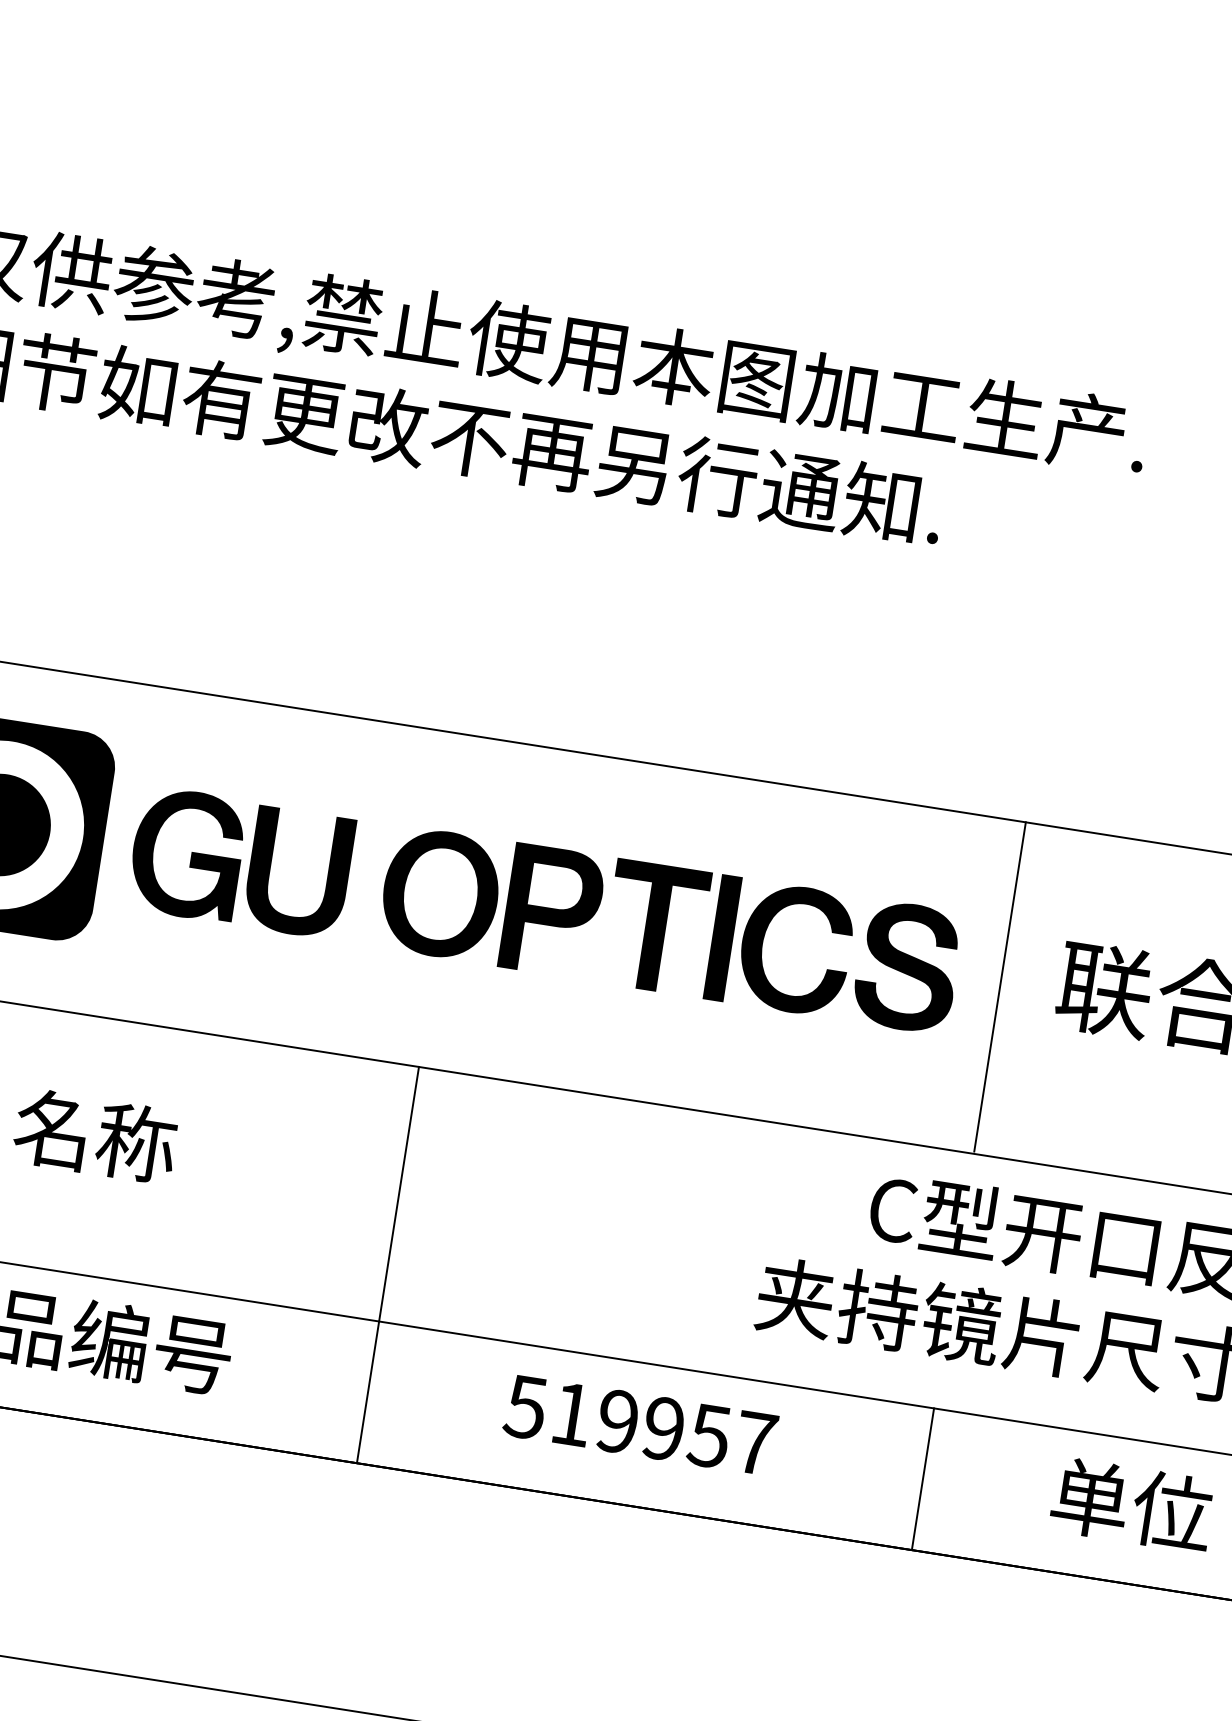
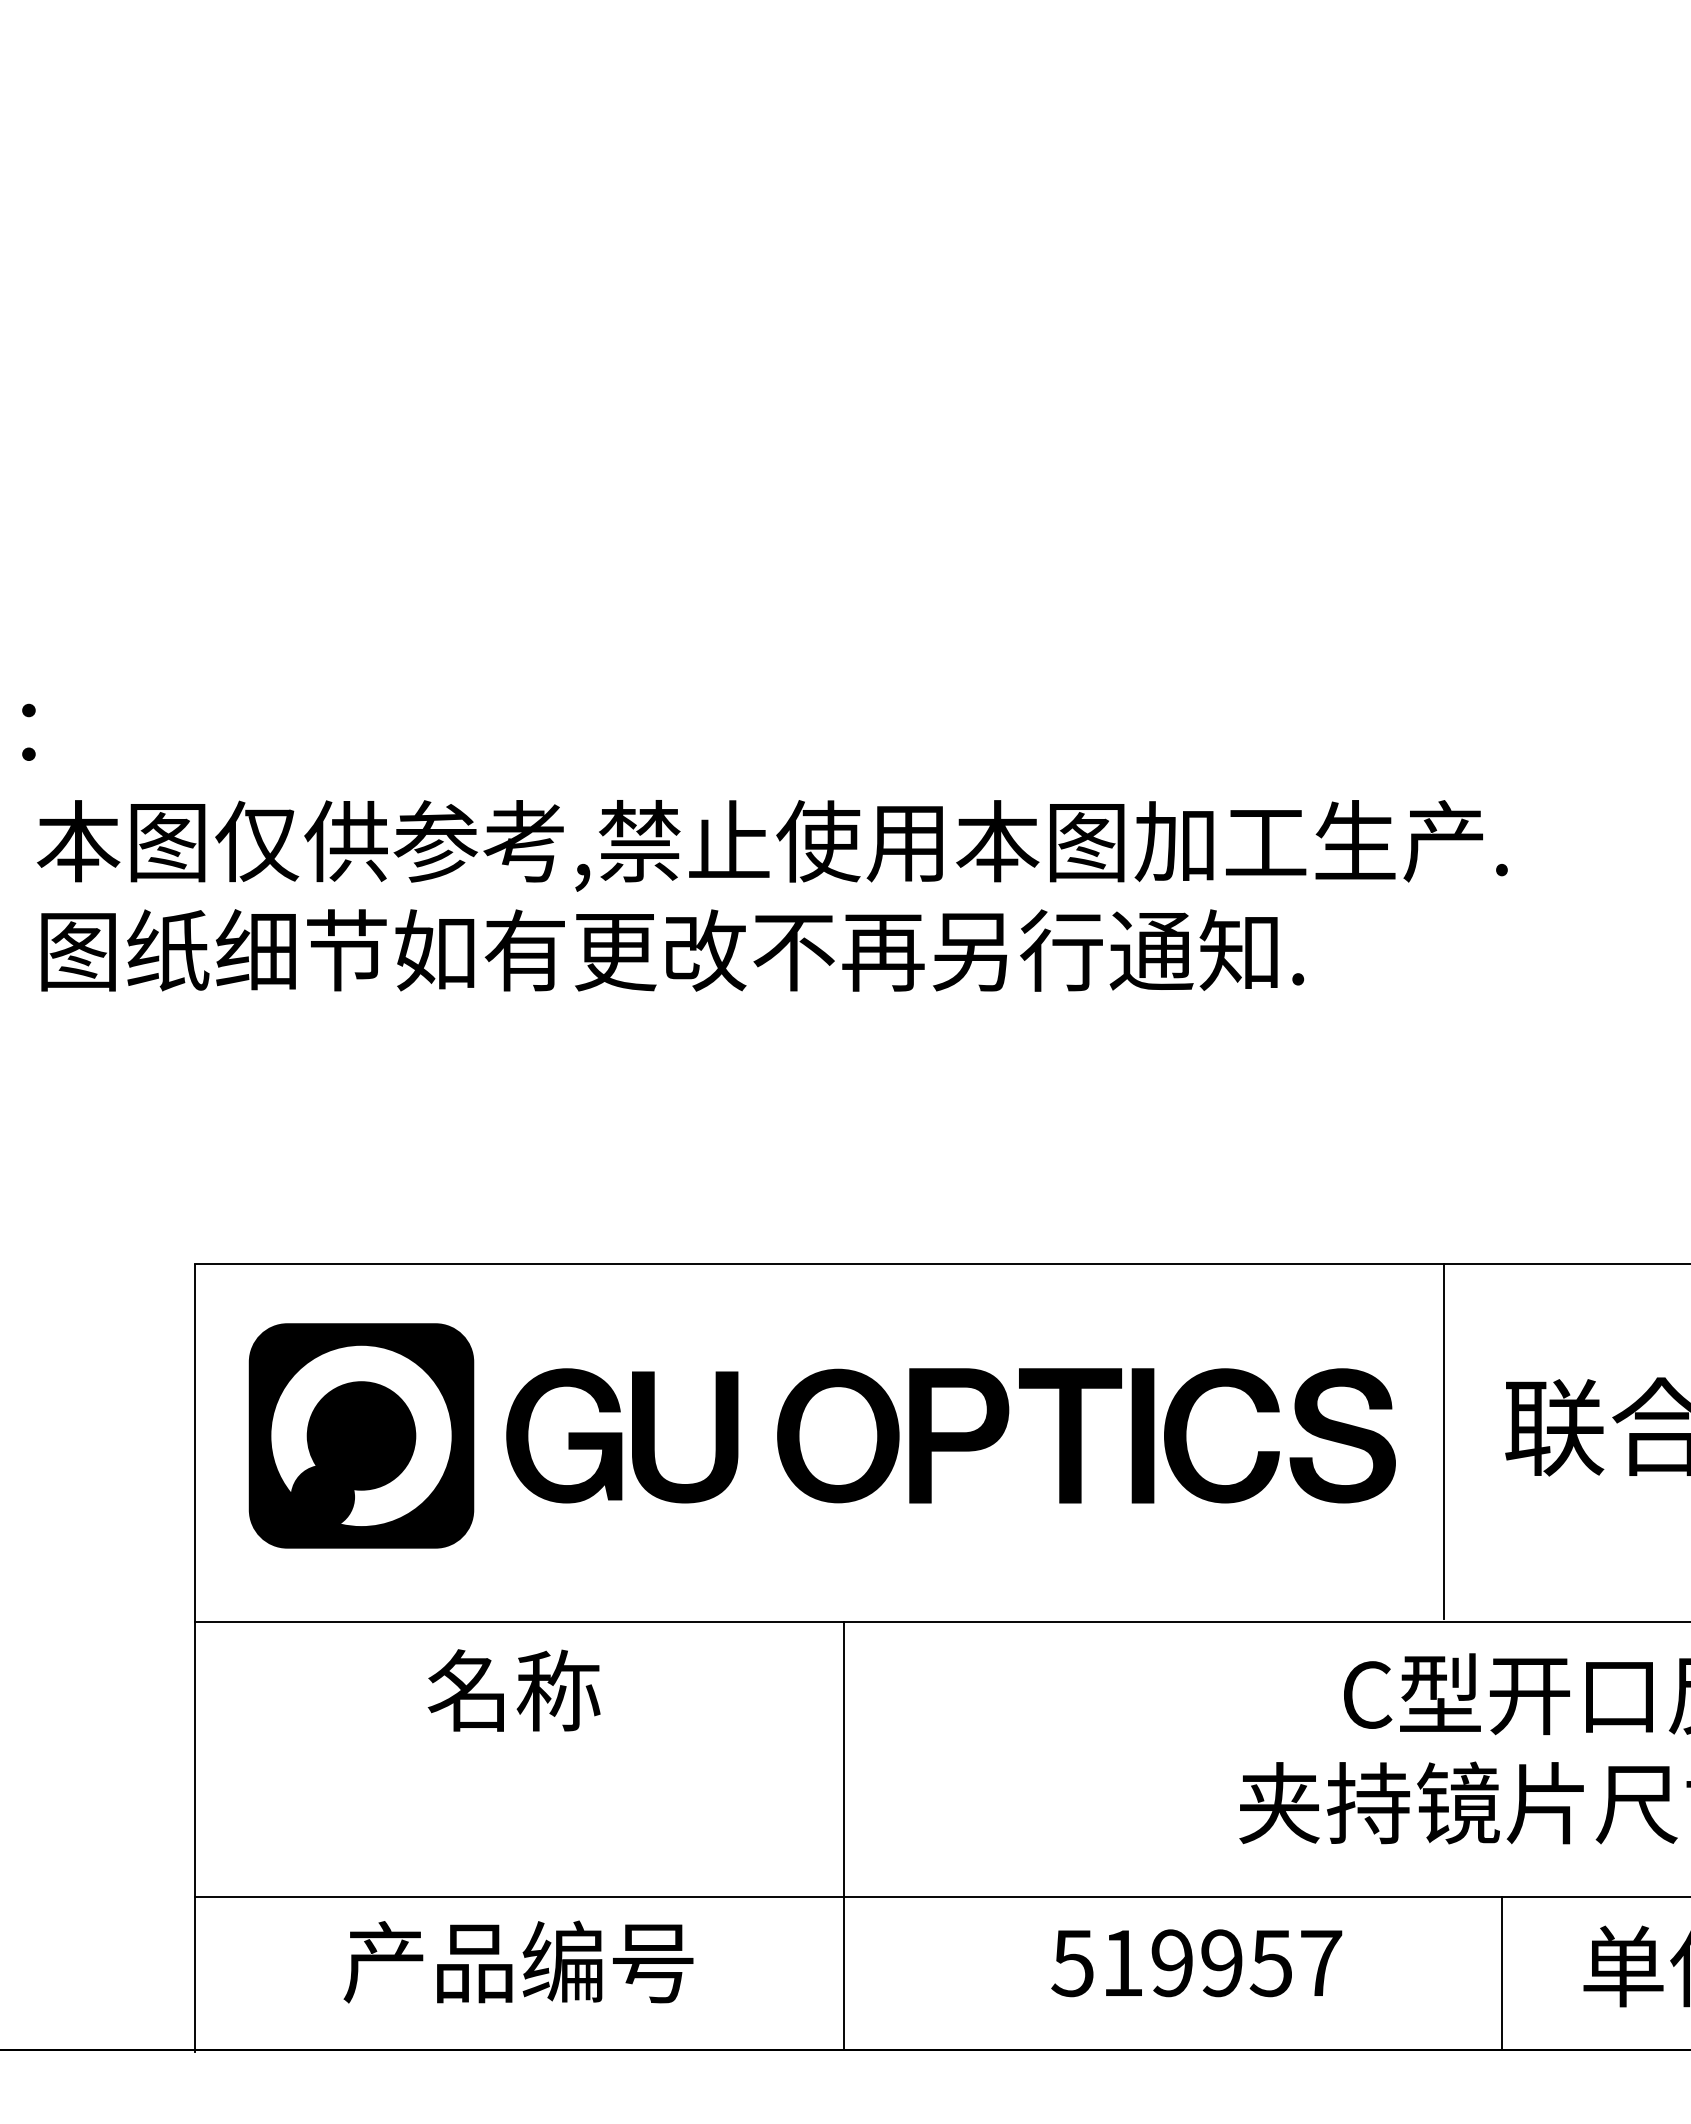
text: (94, 1136) -> (513, 1690), moved
text: (640, 1425) -> (1196, 1963), moved
line: (922, 1479) -> (1501, 1973), moved

